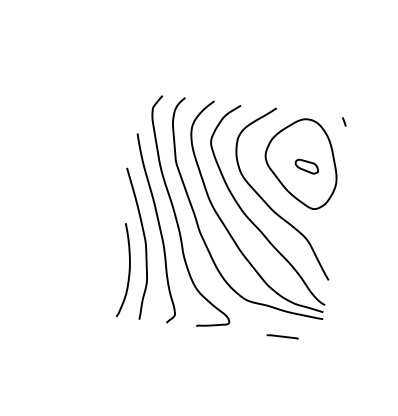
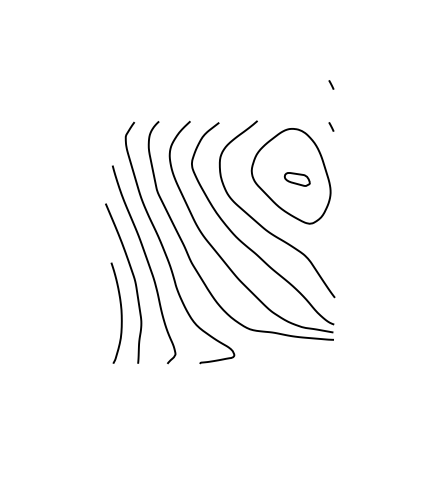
line: (349, 82) -> (331, 84), added
line: (282, 336) -> (292, 363), removed

